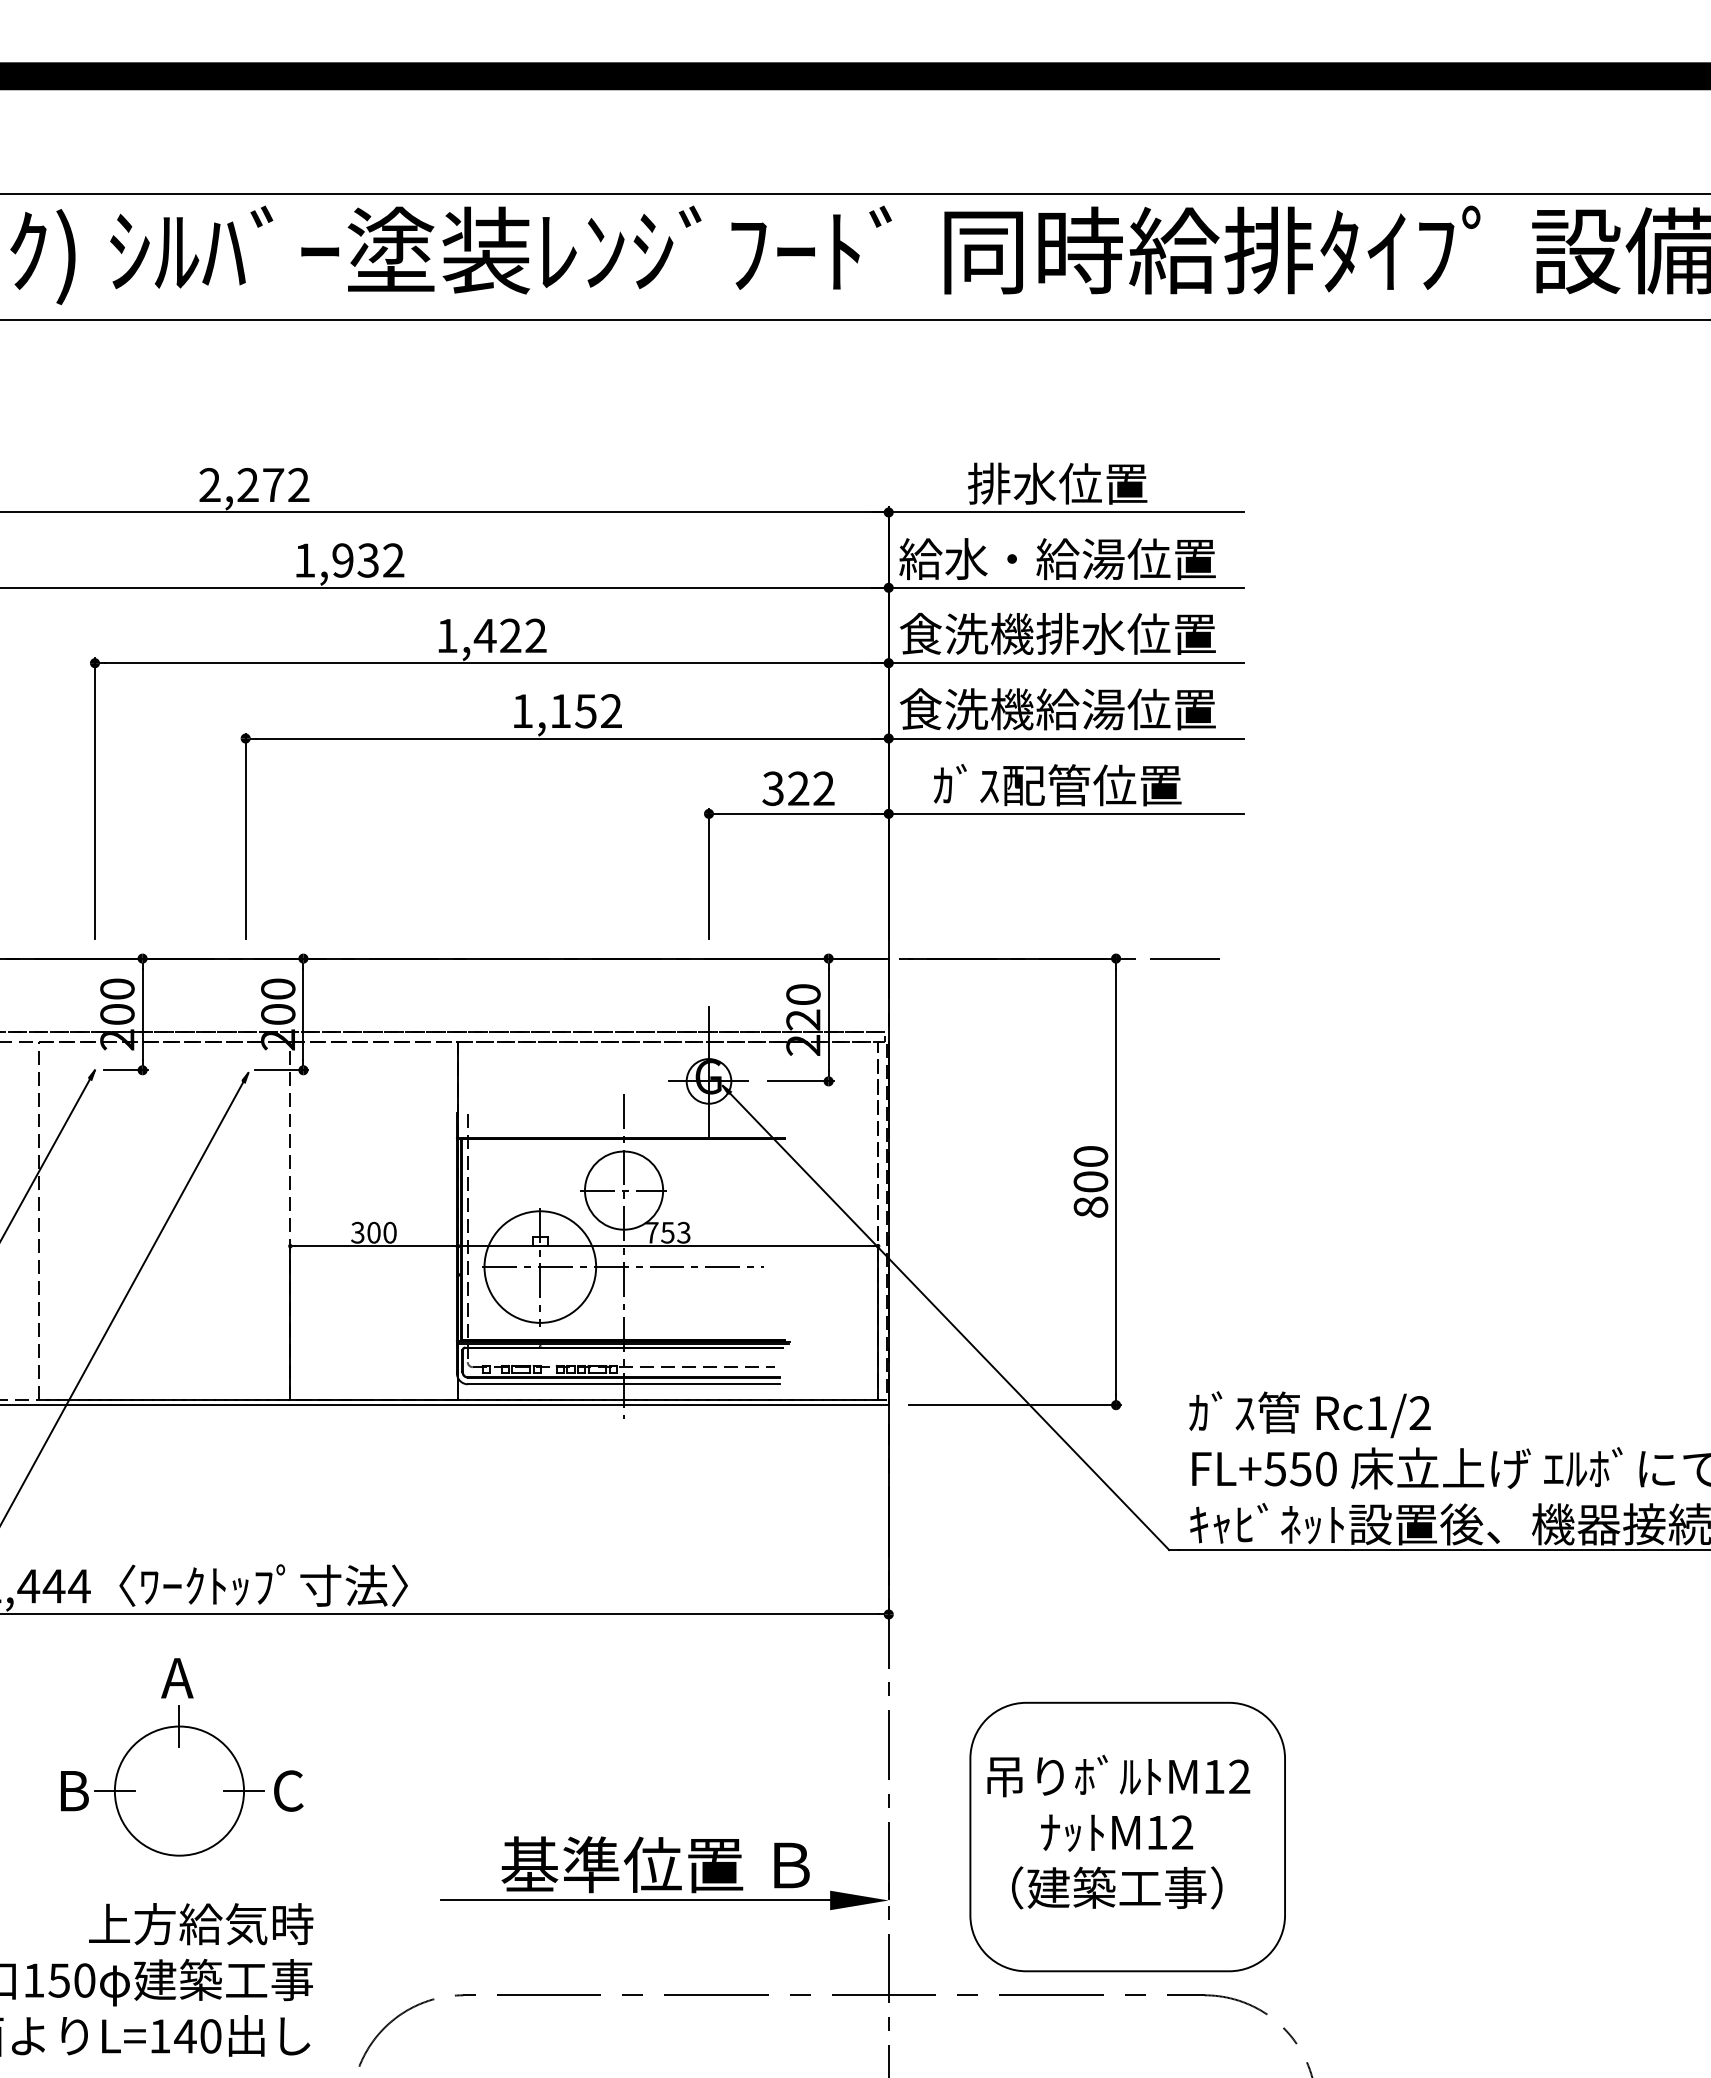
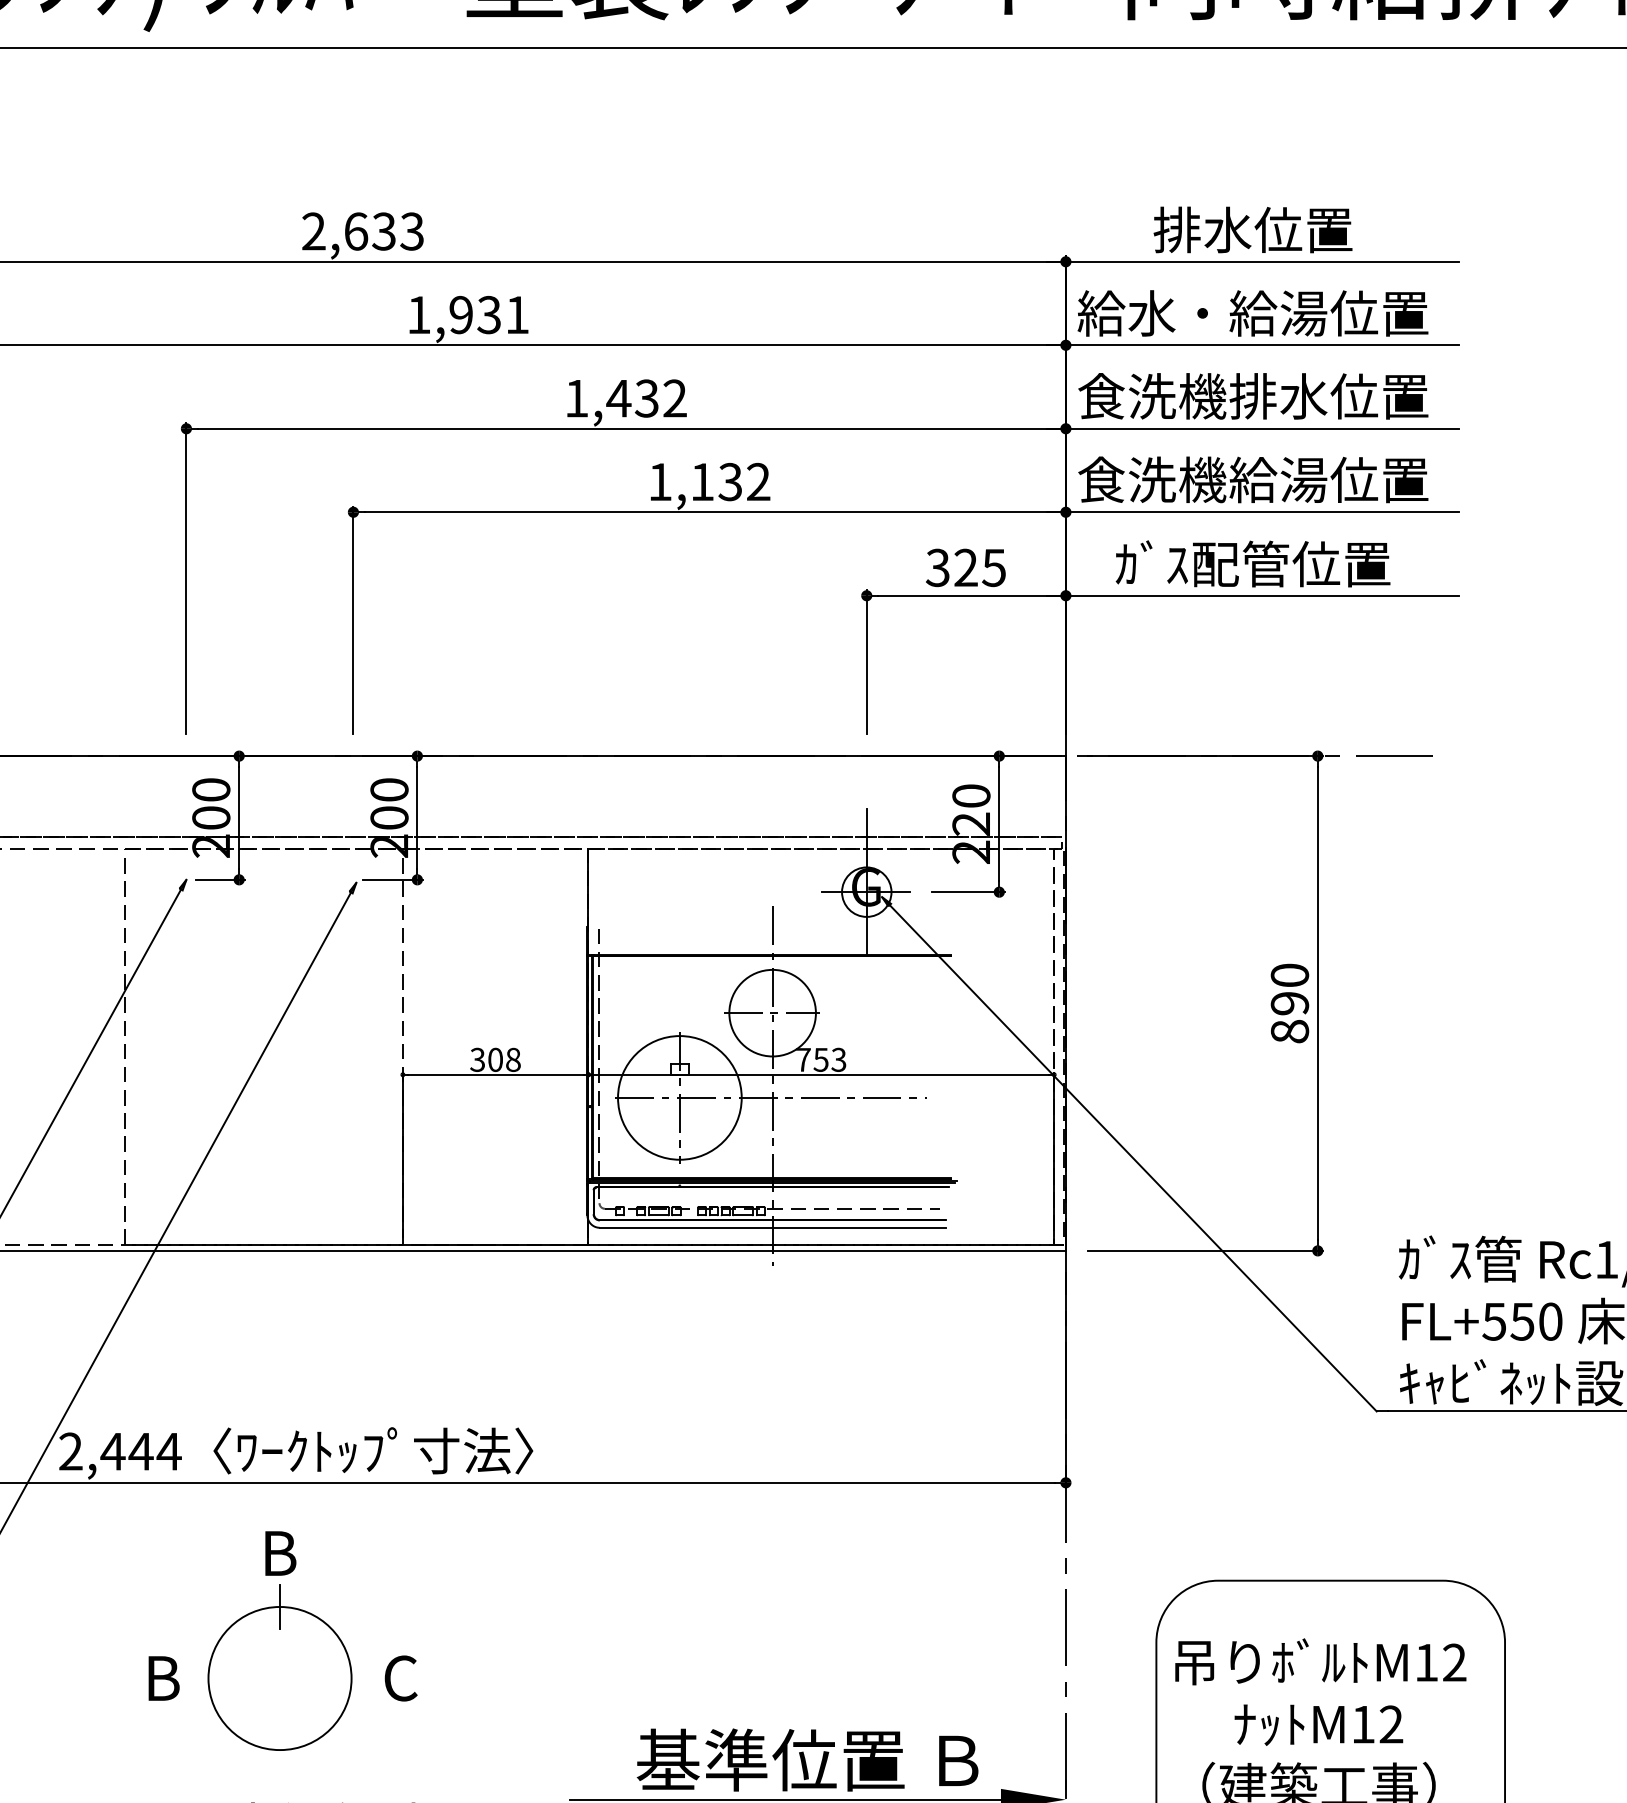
text: (273, 484) -> (384, 230), 2,272 -> 2,633
text: (393, 560) -> (517, 315), 1,932 -> 1,931
text: (510, 636) -> (646, 399), 1,422 -> 1,432
text: (585, 711) -> (729, 482), 1,152 -> 1,132
text: (823, 788) -> (993, 567), 322 -> 325
text: (1090, 1181) -> (1289, 1003), 800 -> 890
text: (389, 1232) -> (512, 1059), 300 -> 308
text: (177, 1678) -> (277, 1553), A -> B
line: (114, 1791) -> (208, 1678), removed
line: (243, 1791) -> (350, 1678), removed

